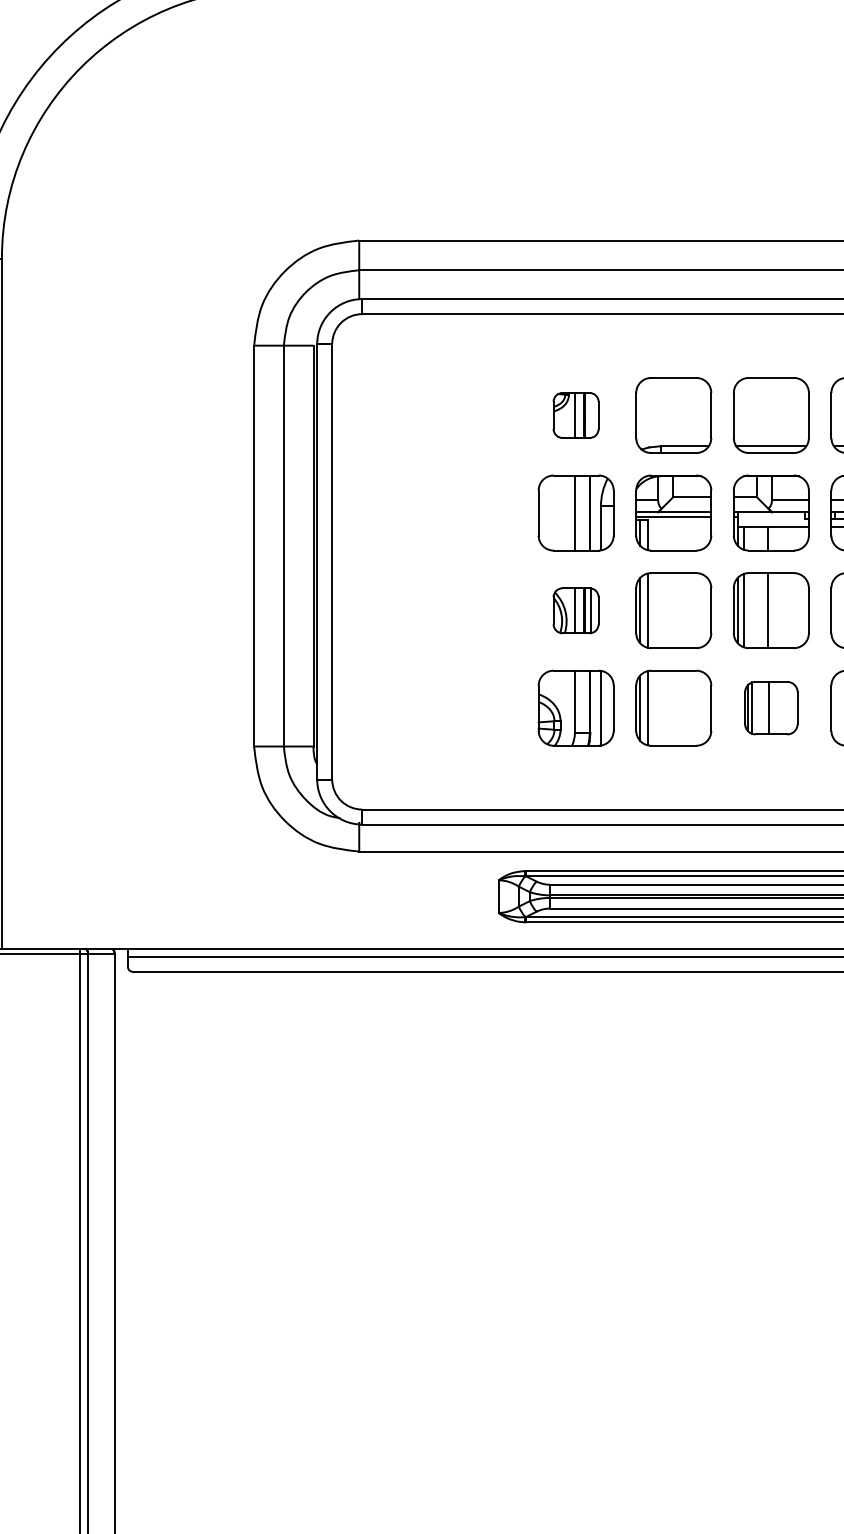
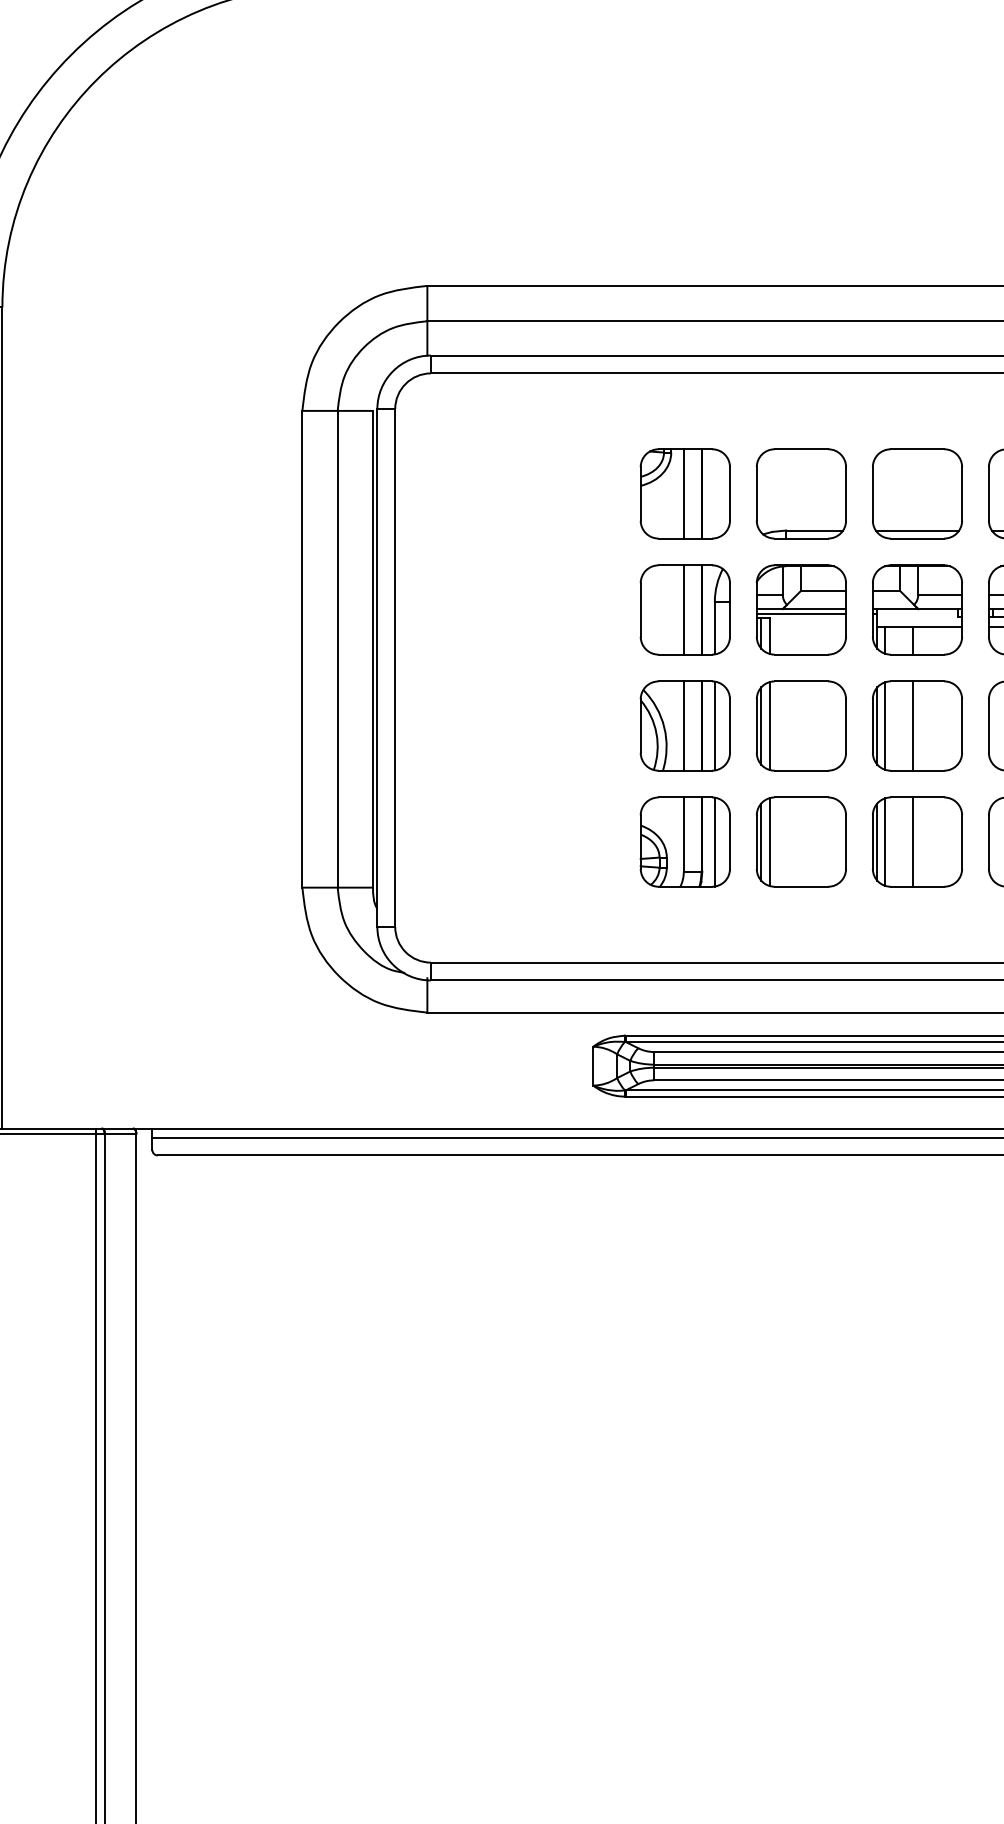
part: (575, 415) -> (684, 493), size x1.67
part: (575, 610) -> (684, 725), size x1.67
part: (771, 707) -> (917, 841), size x1.43

